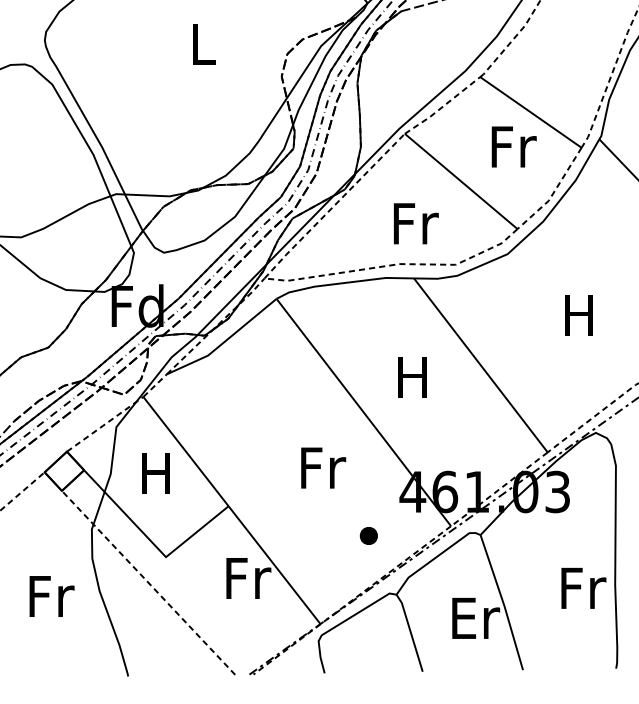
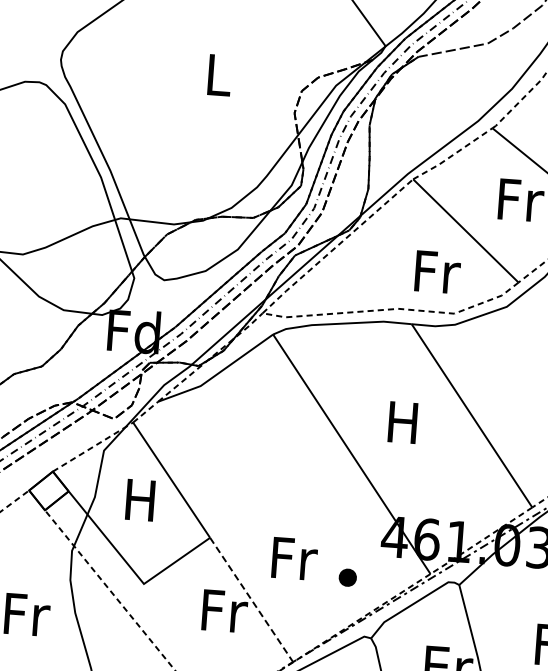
text: (416, 223) -> (438, 272), moved
text: (323, 467) -> (294, 558), moved
line: (274, 565) -> (251, 600), solid -> dashed

